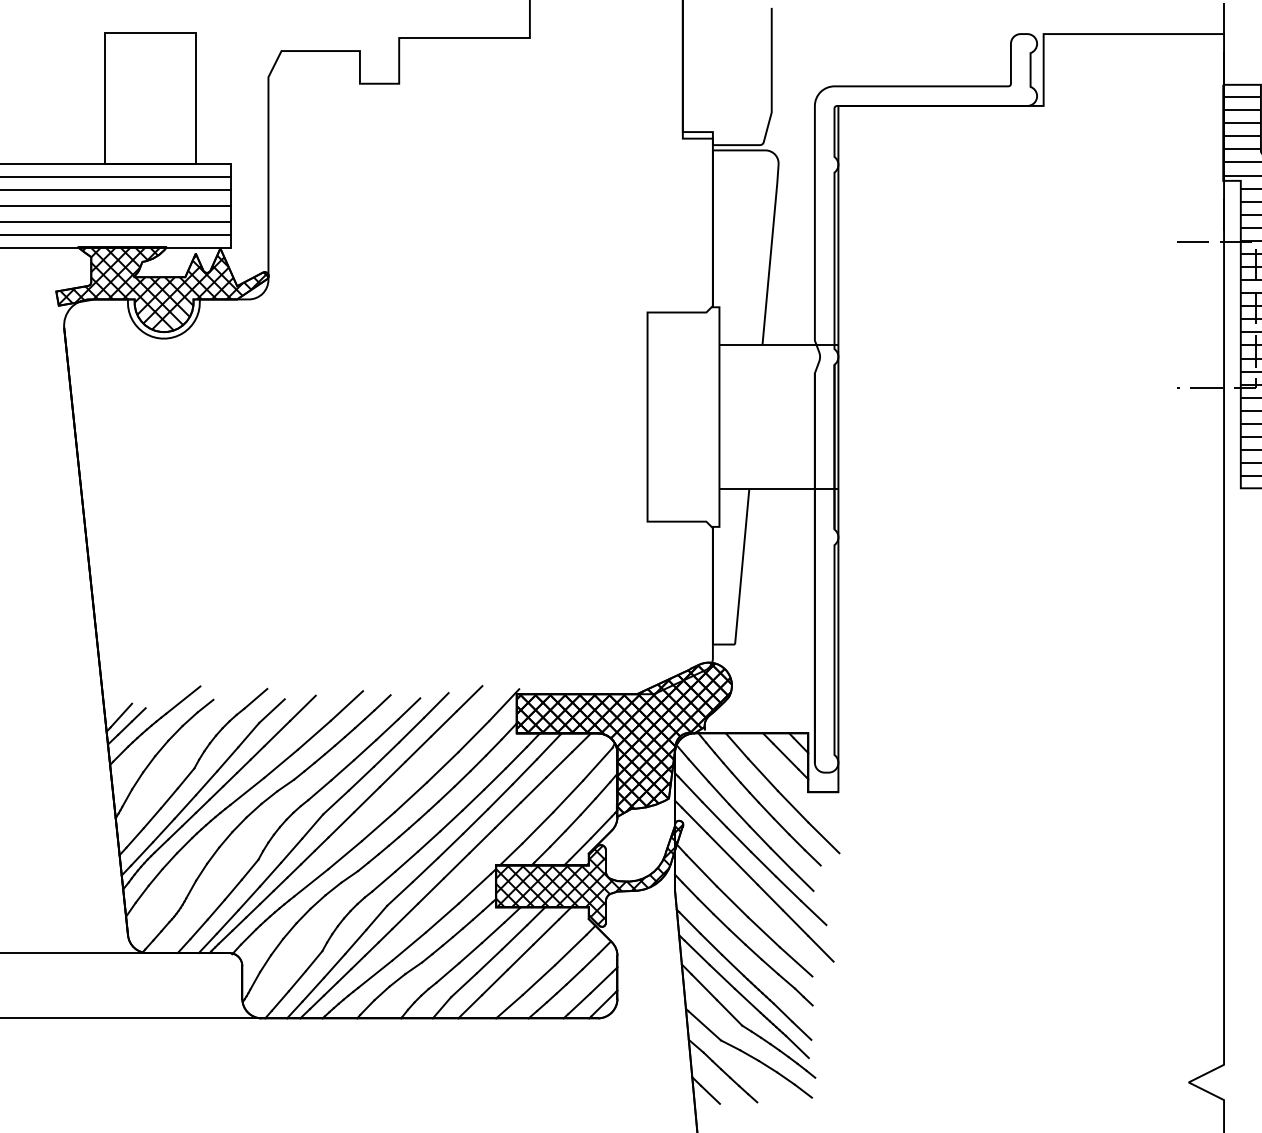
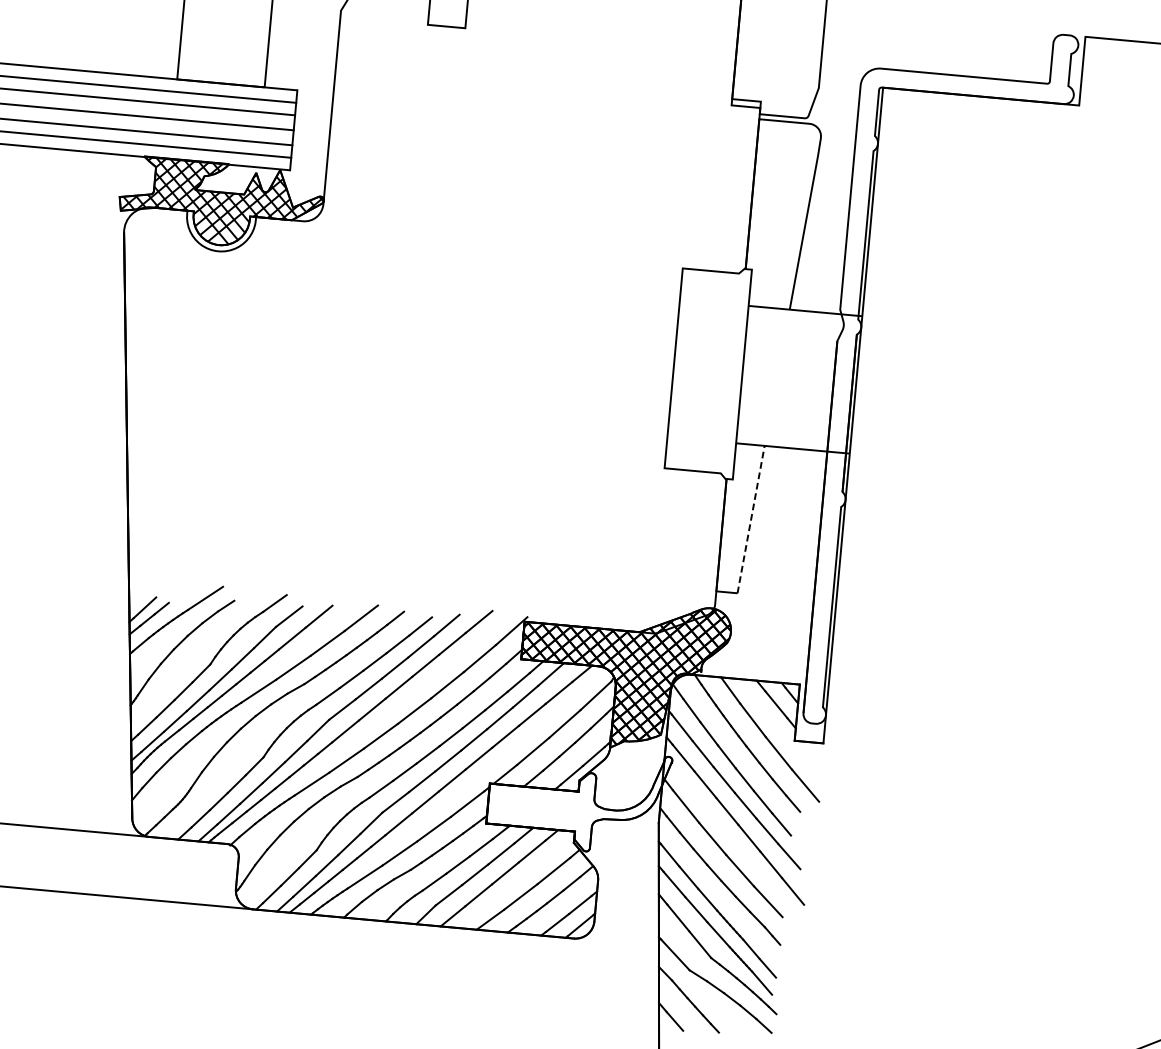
line: (742, 566) -> (751, 519), solid -> dashed
hatch: (589, 874) -> (578, 800), removed

